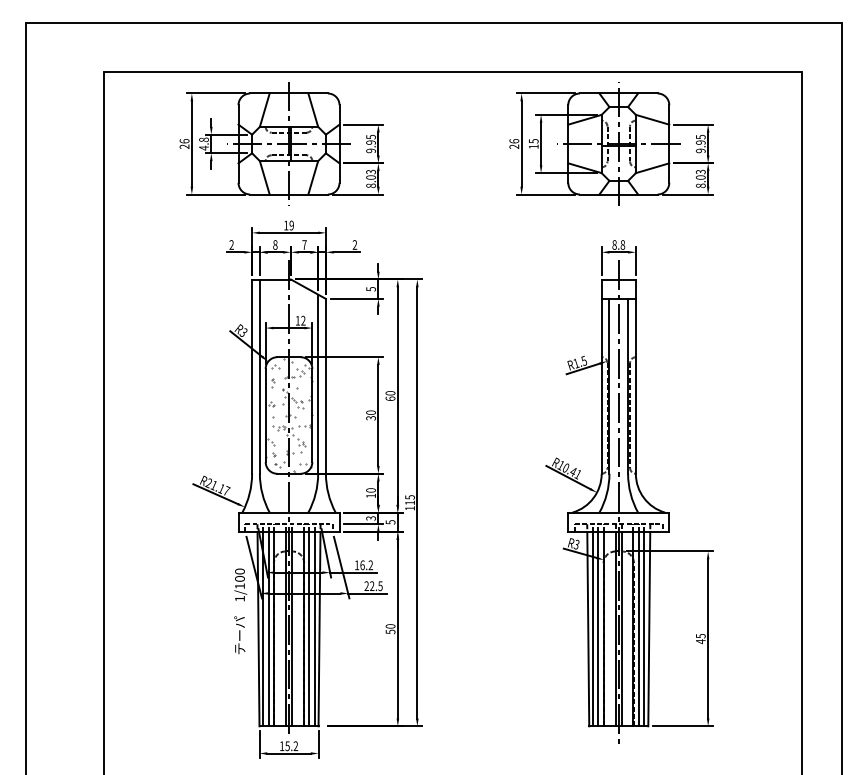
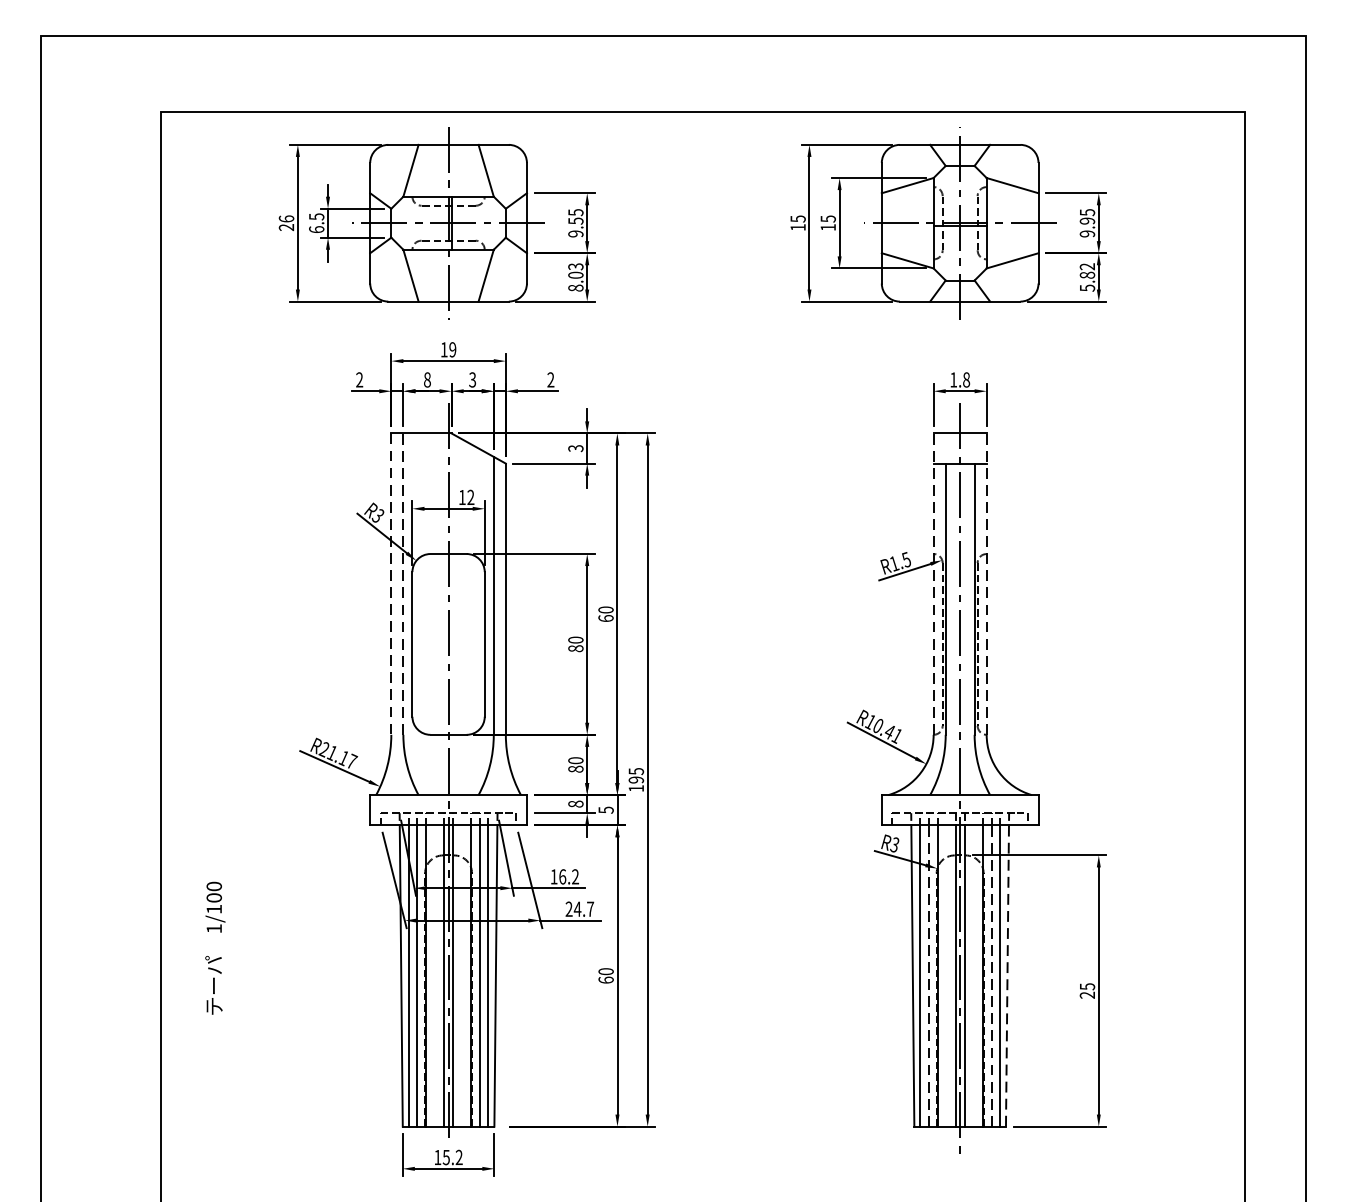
text: (370, 142) -> (574, 220), 9.95 -> 9.55
text: (203, 143) -> (315, 222), 4.8 -> 6.5
text: (514, 143) -> (798, 222), 26 -> 15
text: (700, 178) -> (1086, 276), 8.03 -> 5.82
text: (304, 244) -> (472, 379), 7 -> 3
text: (614, 244) -> (953, 379), 8.8 -> 1.8
text: (370, 289) -> (574, 448), 5 -> 3
line: (259, 376) -> (402, 583), solid -> dashed
line: (601, 376) -> (933, 583), solid -> dashed
line: (635, 376) -> (986, 583), solid -> dashed
line: (252, 377) -> (391, 585), solid -> dashed
hatch: (289, 415) -> (449, 644), removed
text: (370, 418) -> (574, 649), 30 -> 80
text: (370, 495) -> (574, 768), 10 -> 80
text: (409, 502) -> (635, 779), 115 -> 195
text: (370, 518) -> (574, 804), 3 -> 8
text: (375, 586) -> (582, 909), 22.5 -> 24.7
text: (240, 611) -> (215, 948), moved
line: (598, 628) -> (928, 974), solid -> dashed
line: (639, 628) -> (992, 974), solid -> dashed
line: (649, 628) -> (1007, 974), solid -> dashed
text: (390, 631) -> (606, 979), 50 -> 60
text: (700, 641) -> (1086, 995), 45 -> 25

